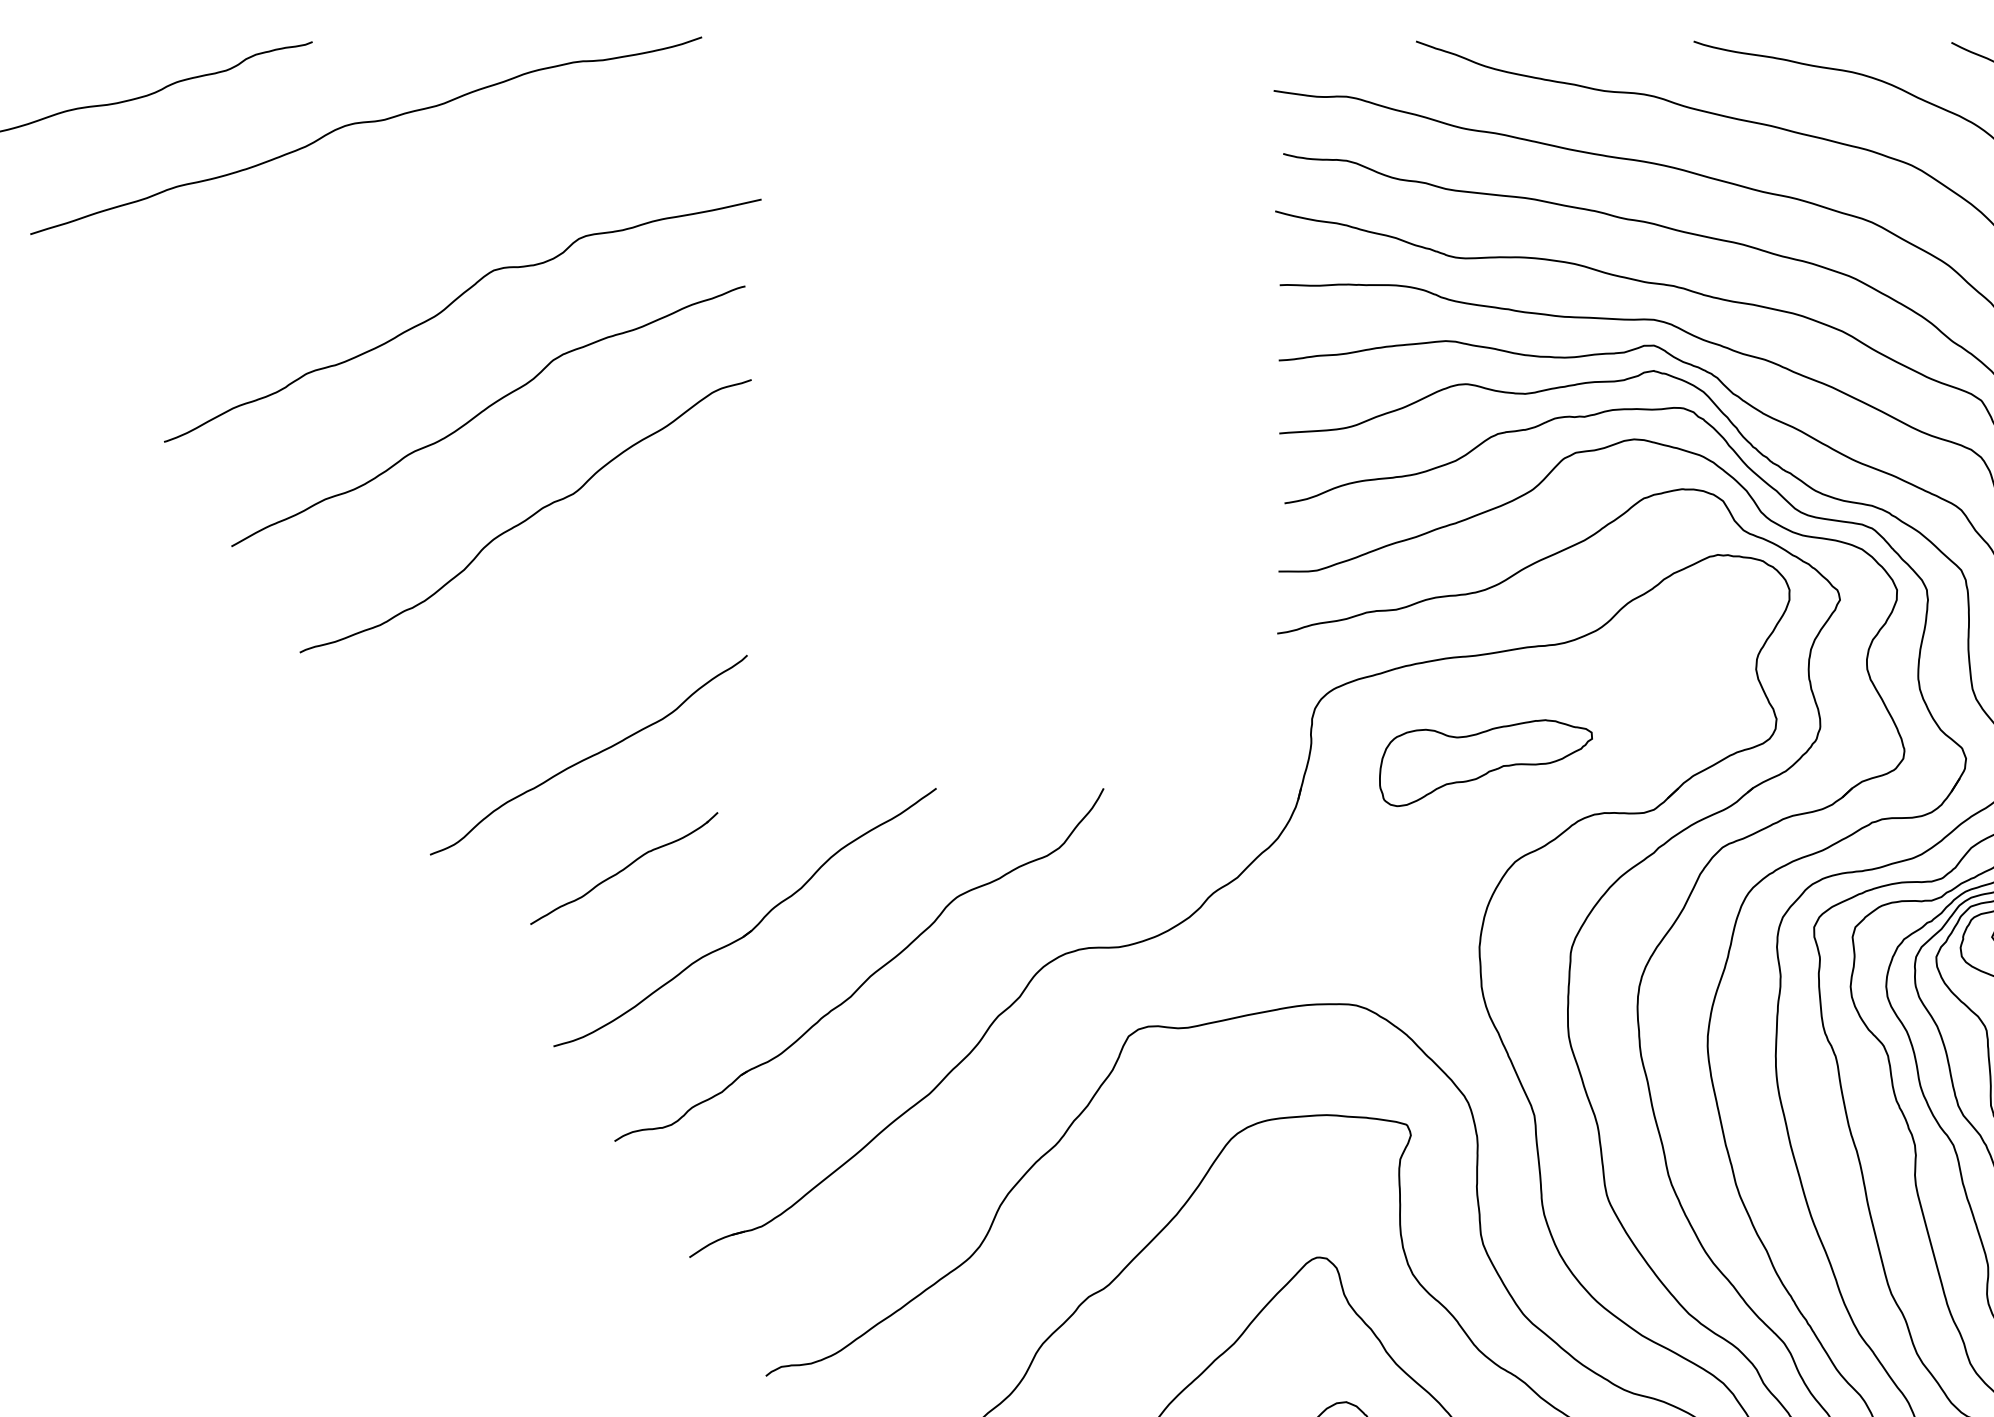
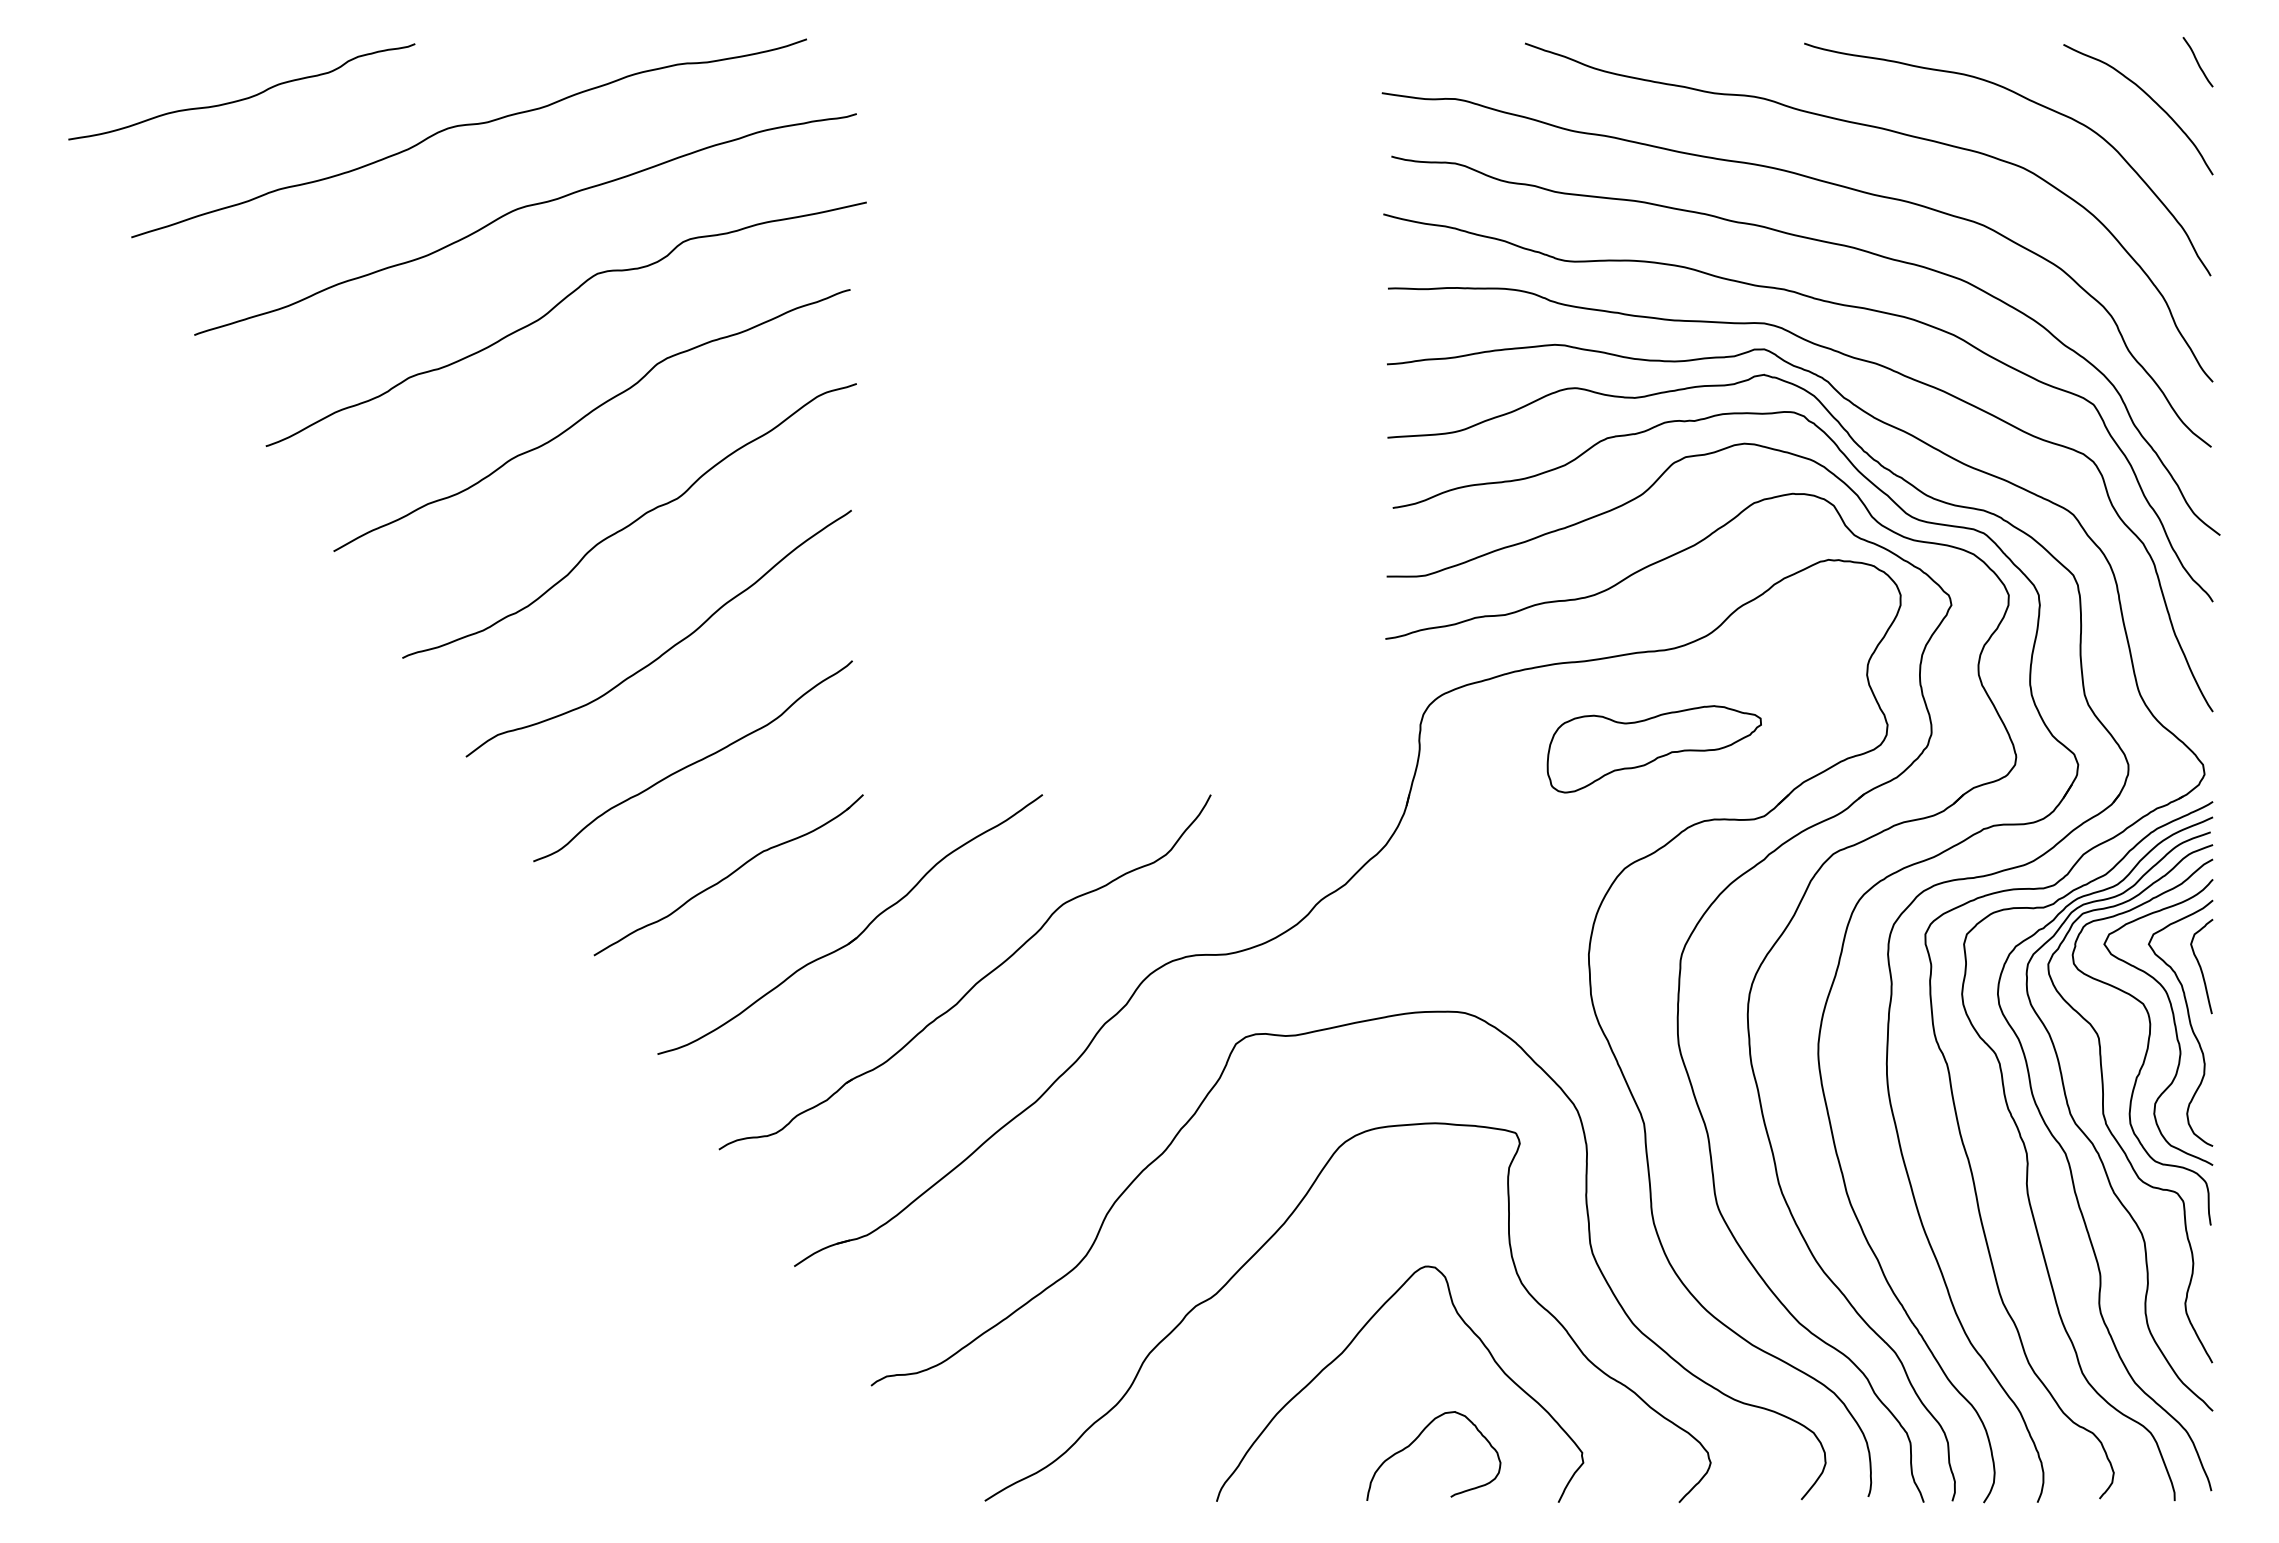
curve: (417, 206) -> (520, 209), added
curve: (563, 644) -> (667, 649), added
part: (1485, 763) -> (1653, 749), moved
part: (624, 868) -> (728, 875), size x1.43

